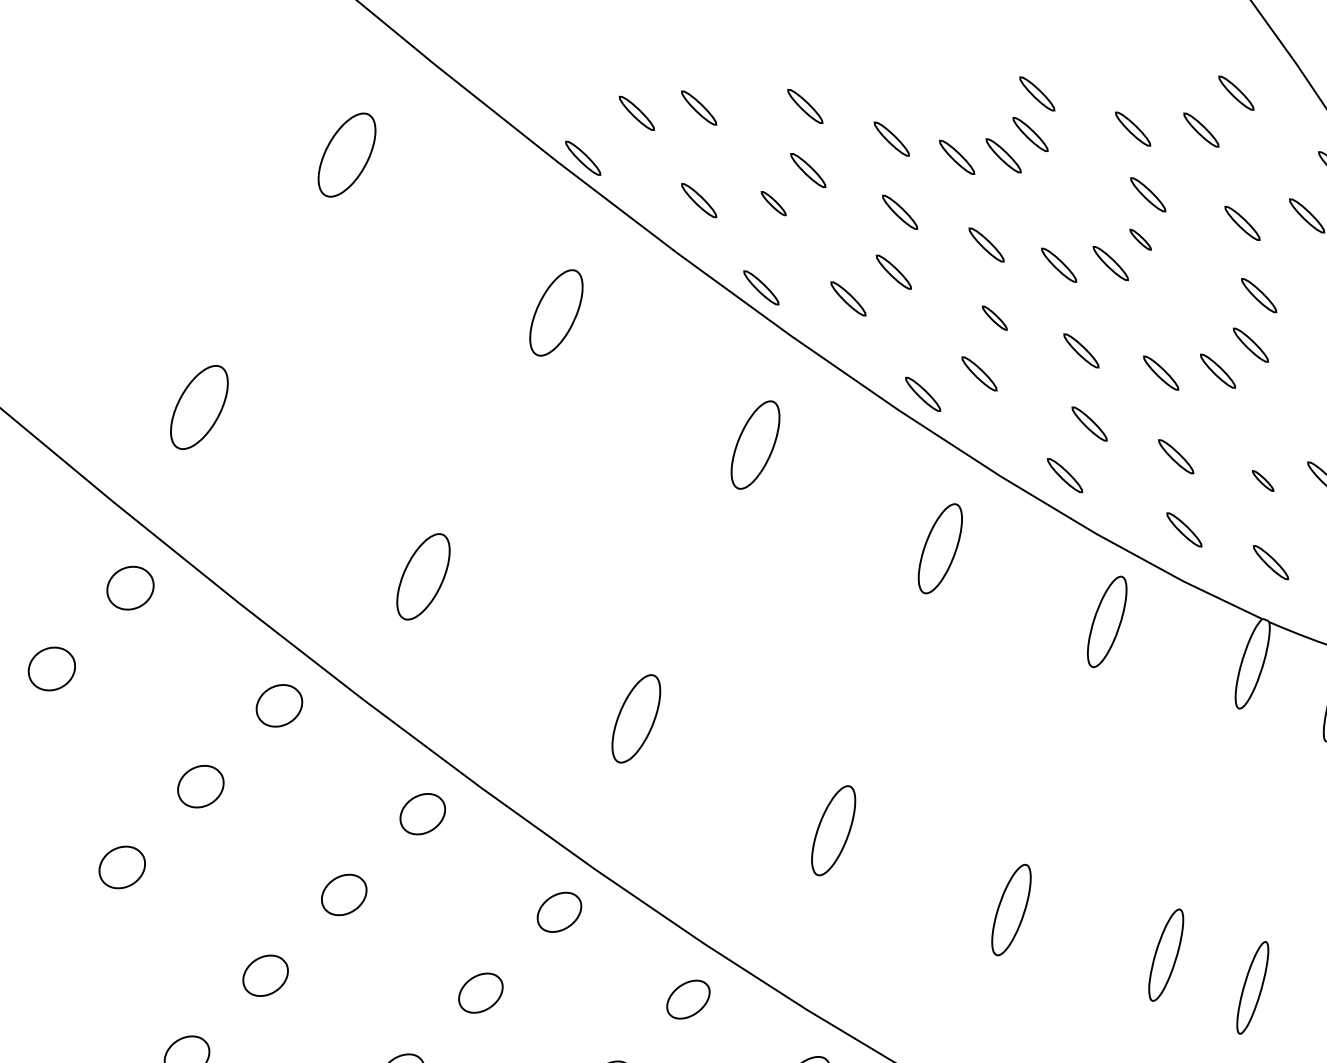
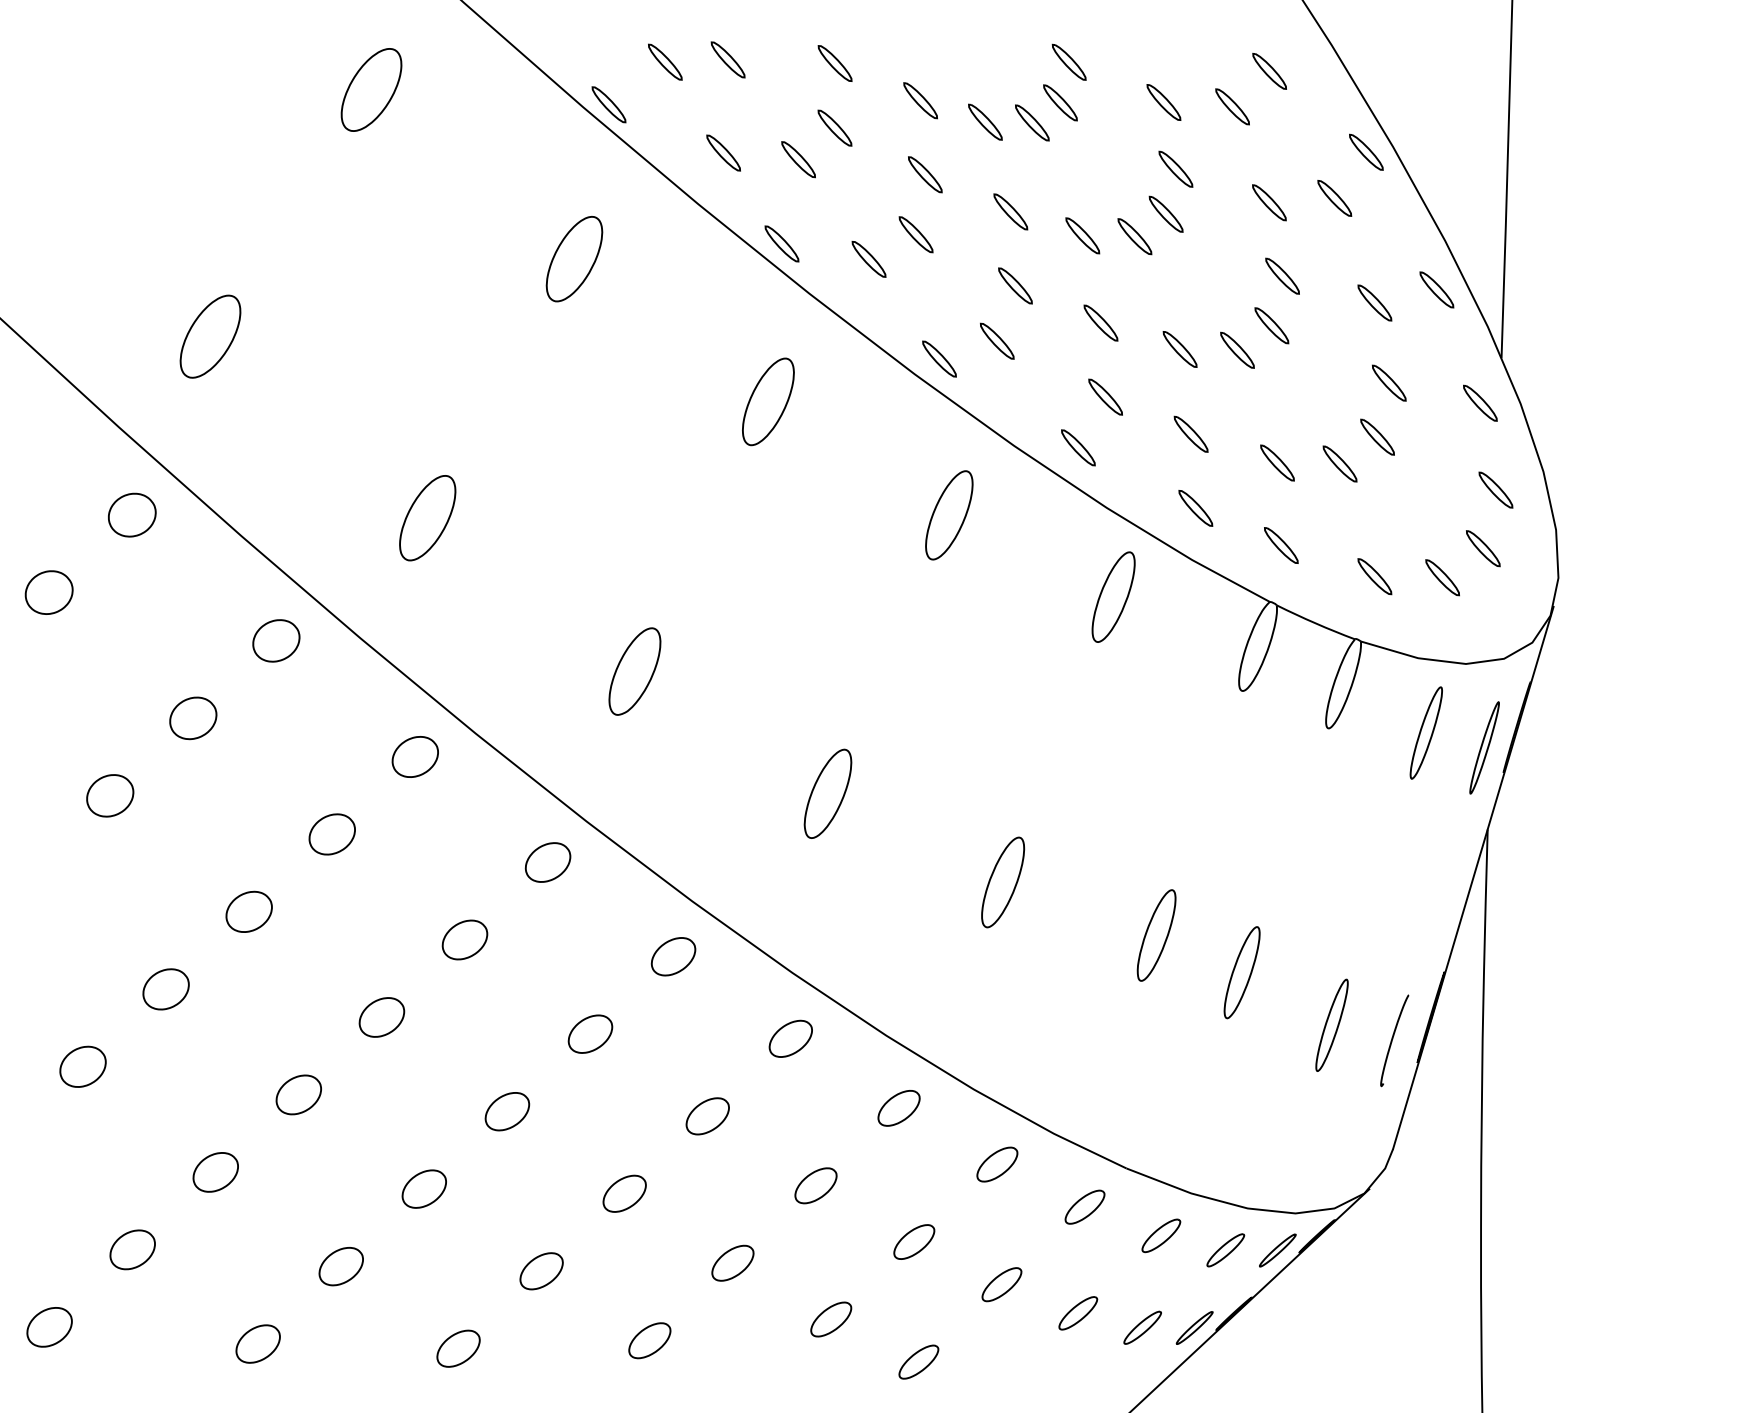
part: (773, 203) -> (798, 159), size x1.43
part: (1140, 239) -> (1165, 213), size x1.67
part: (994, 317) -> (1015, 285), size x1.43
part: (1263, 480) -> (1277, 462), size x1.67

